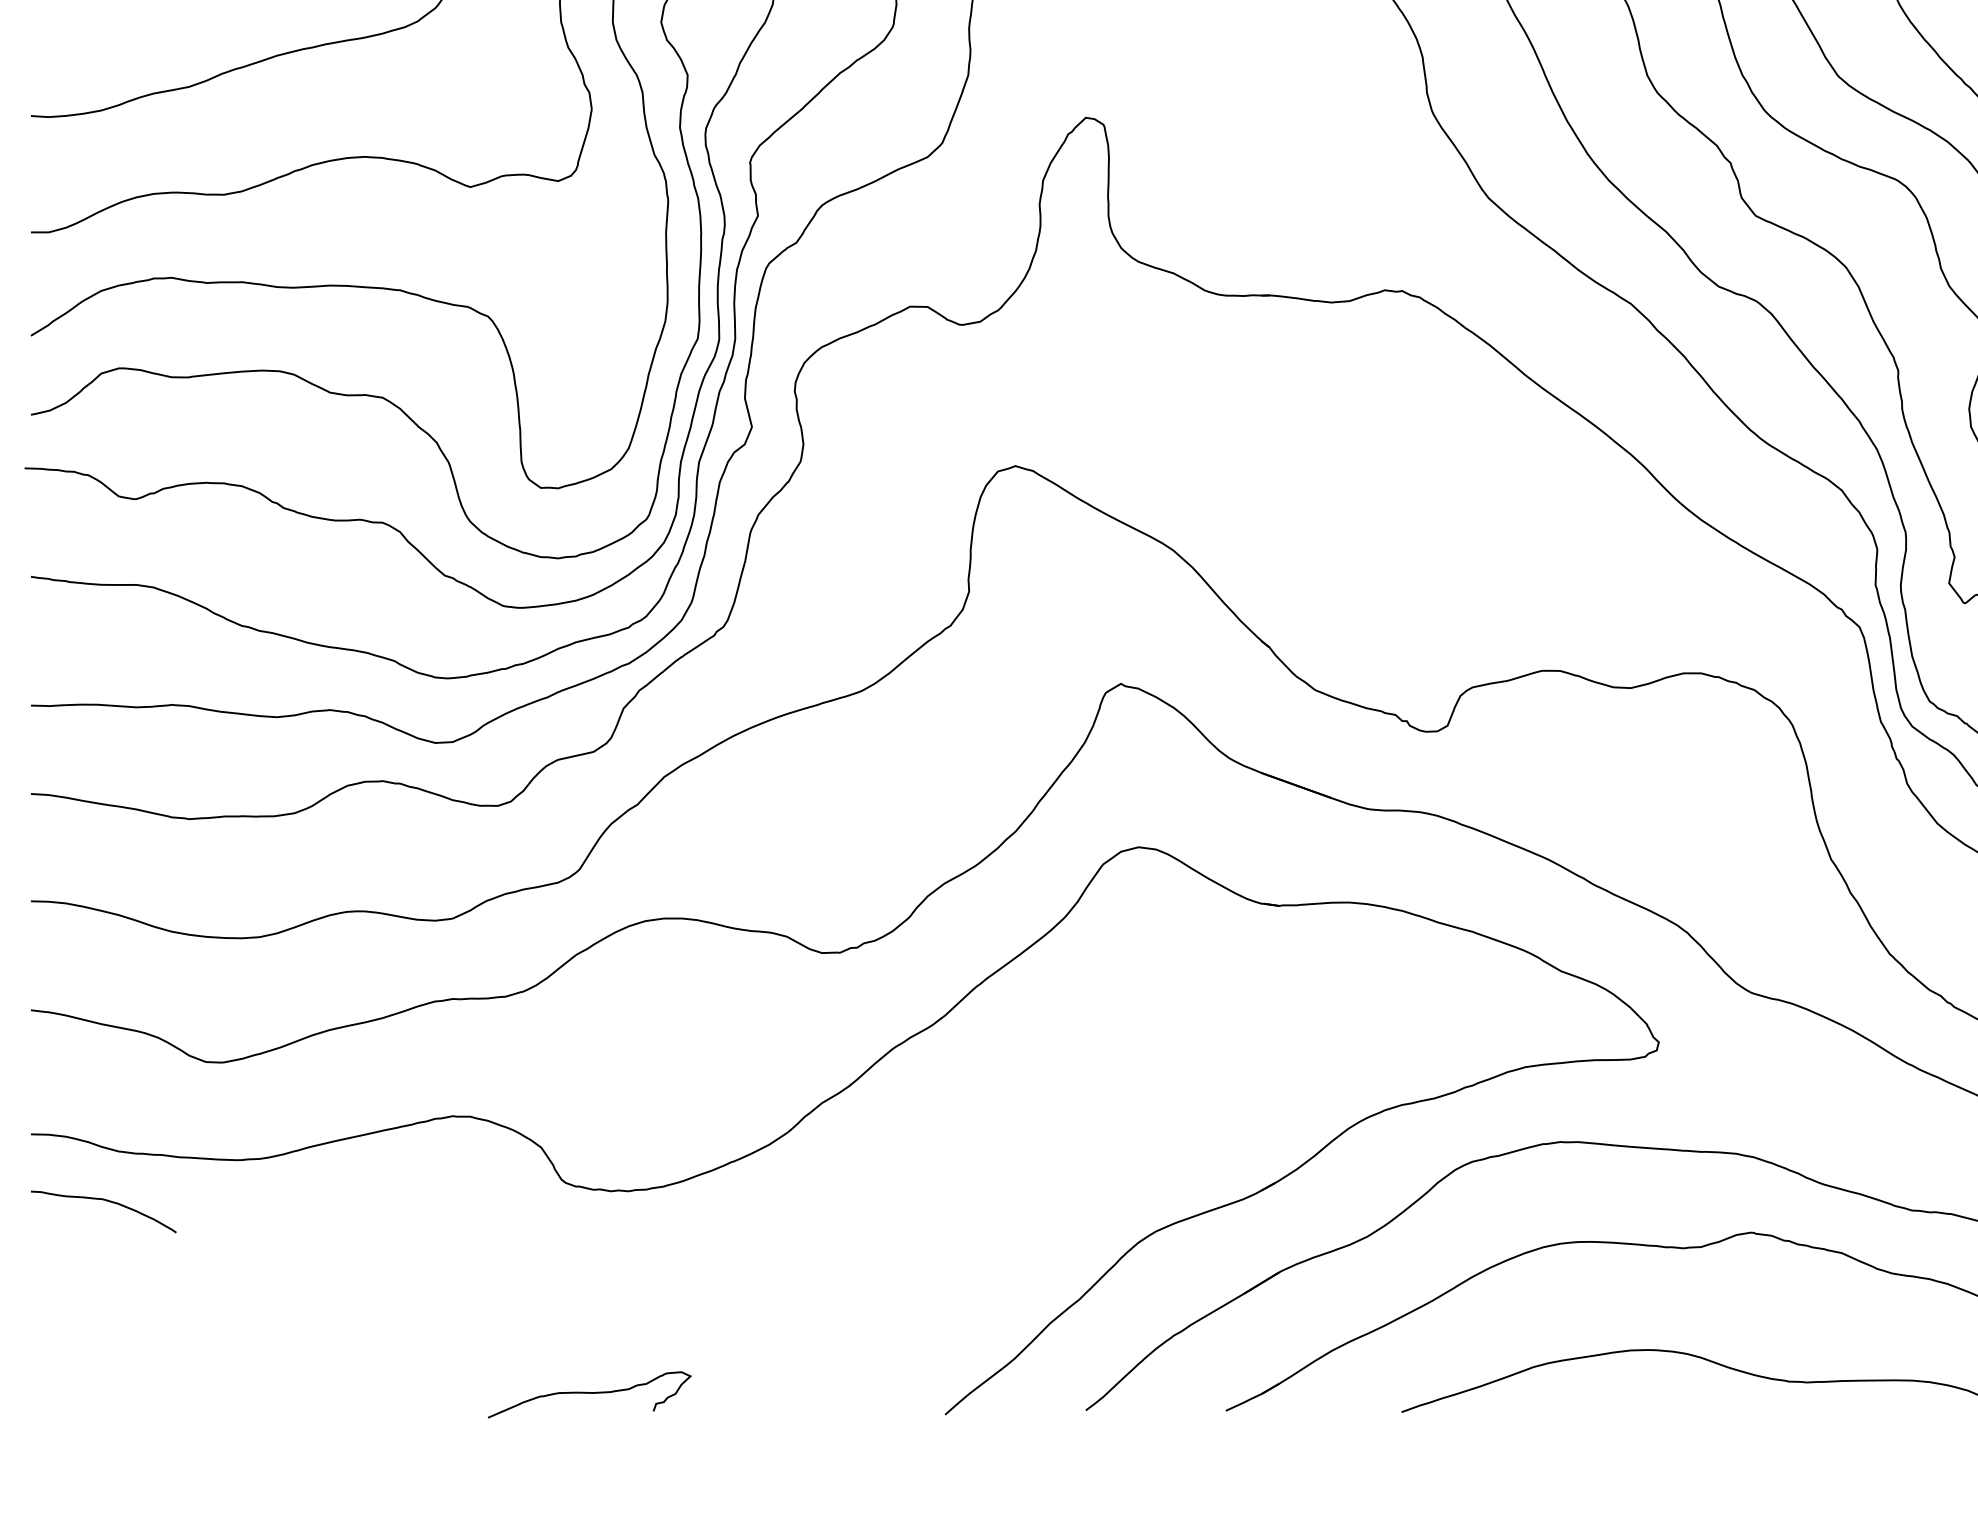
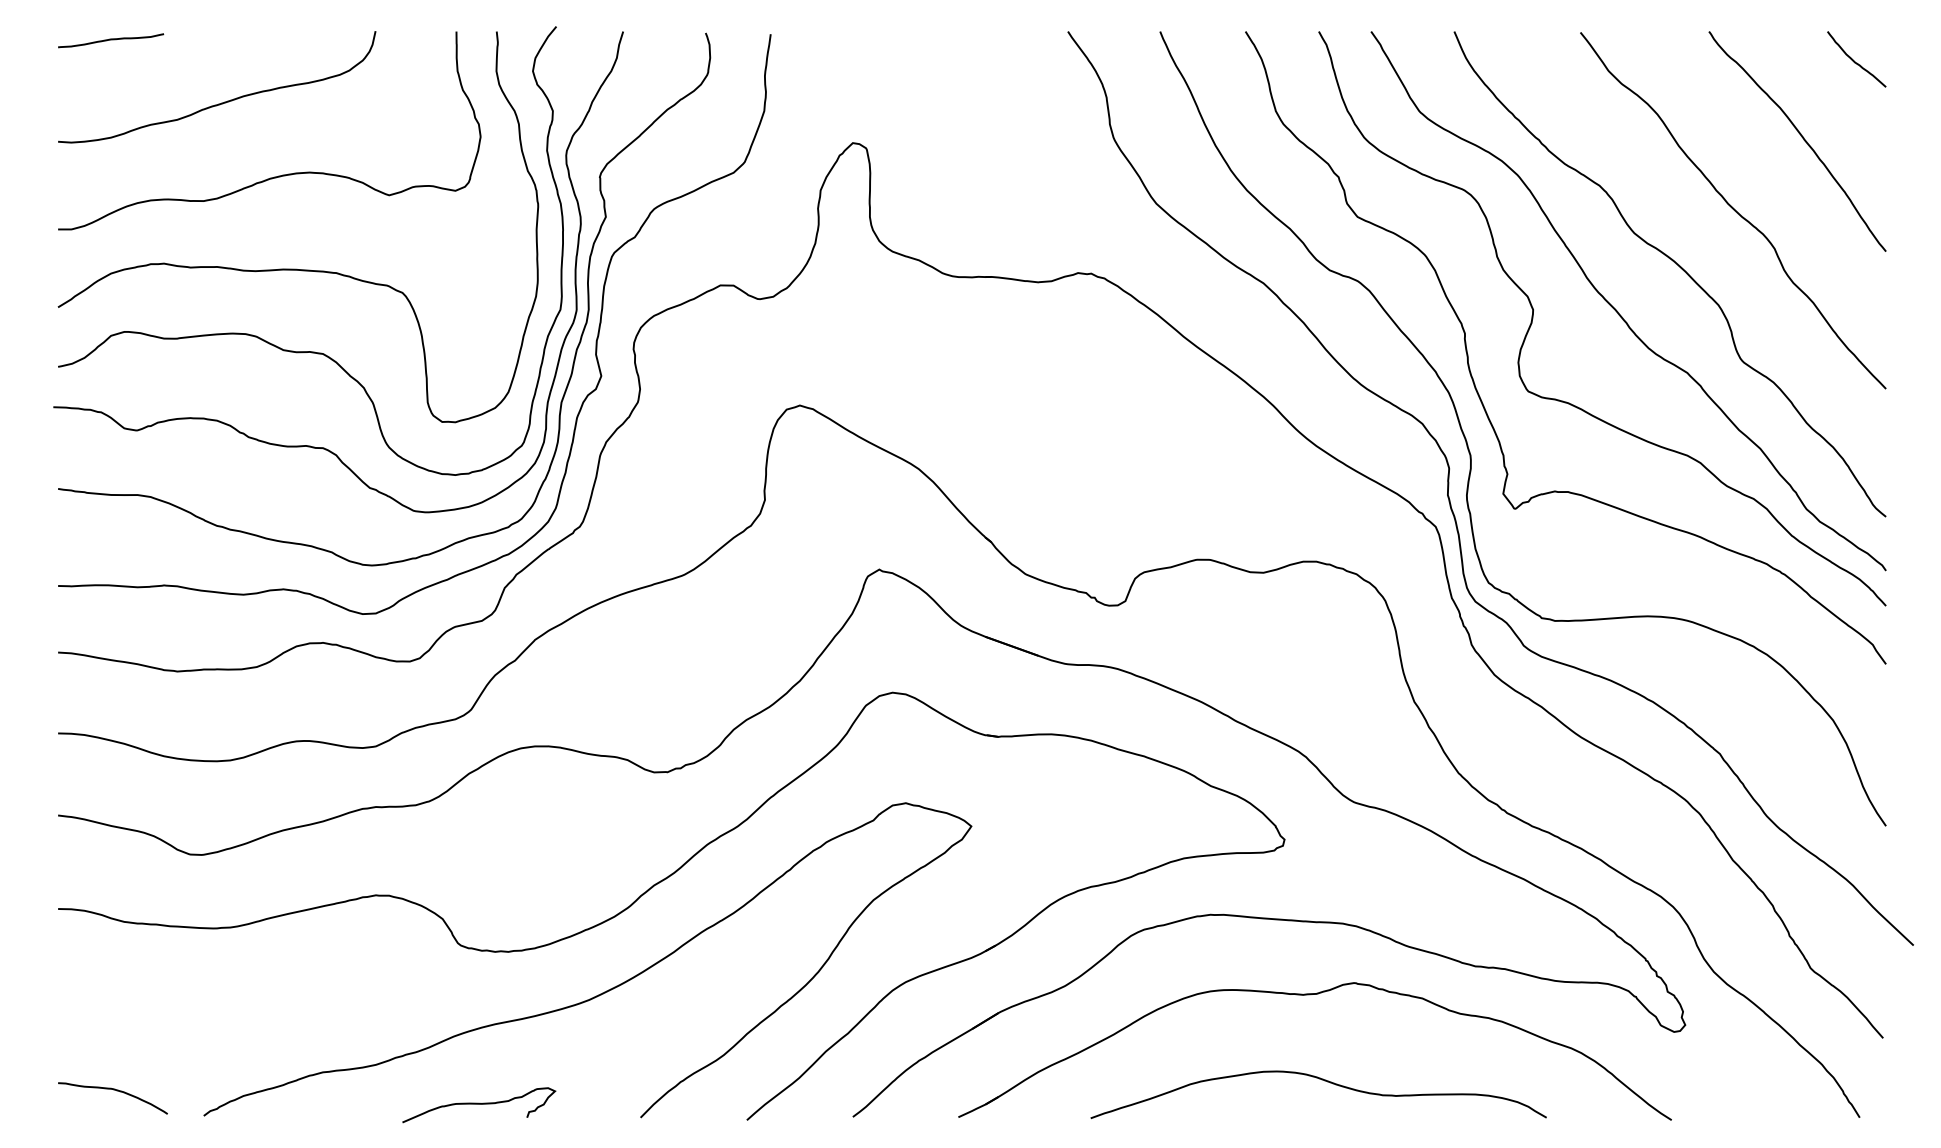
curve: (104, 1201) -> (113, 1090), moved
curve: (753, 1245) -> (602, 992), added

